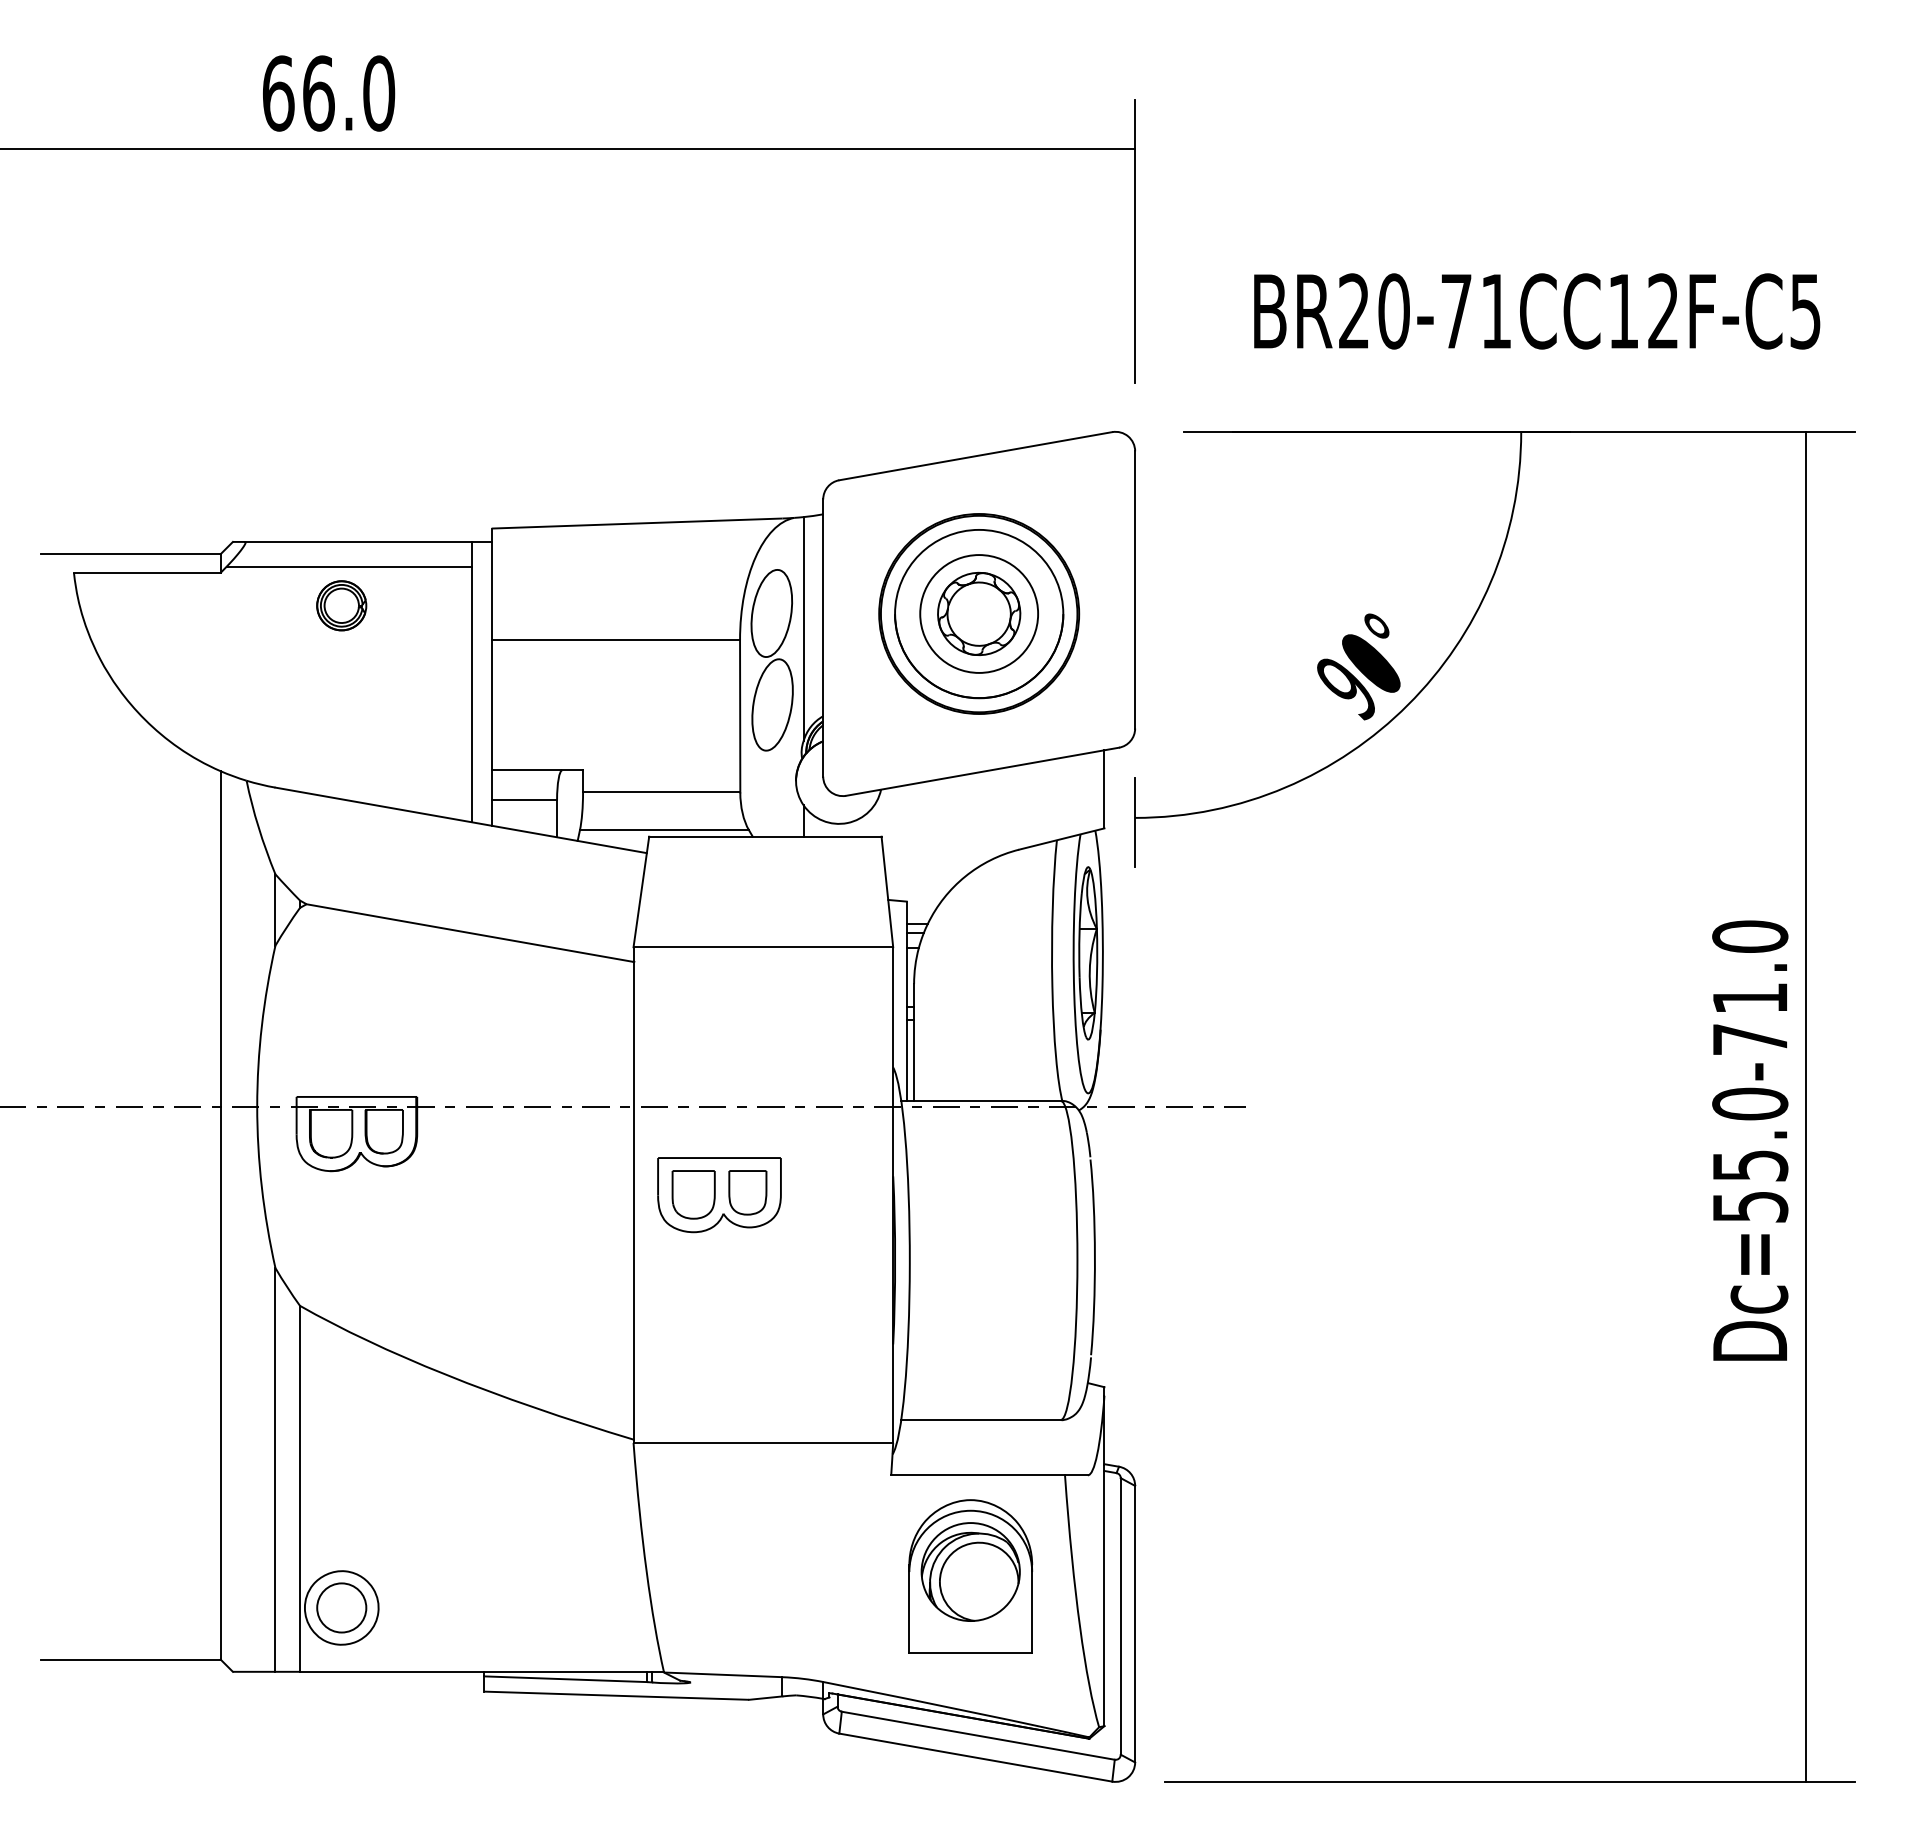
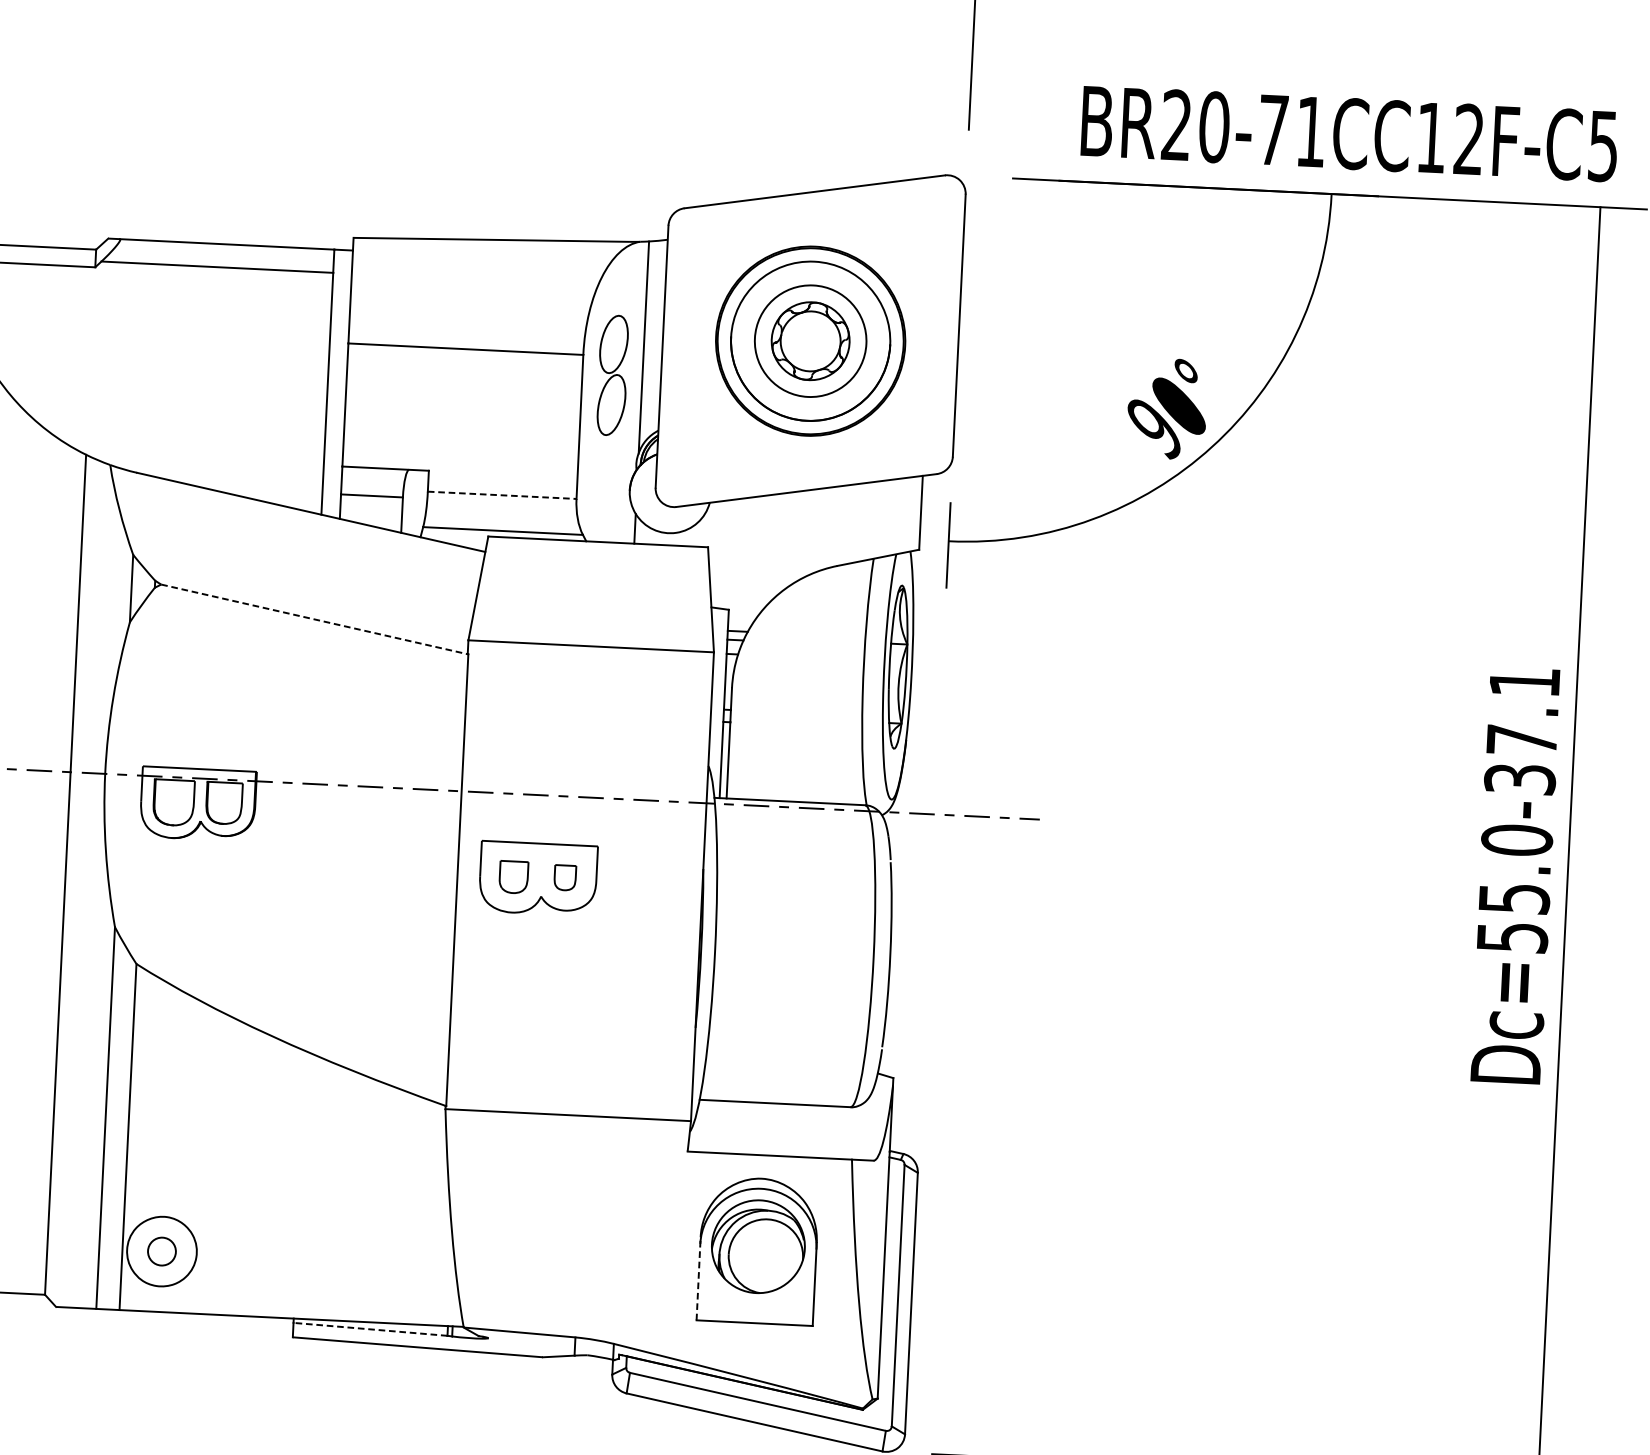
text: (1537, 311) -> (1349, 133), moved
part: (341, 605) -> (208, 303), removed
part: (771, 660) -> (612, 375), size x0.7
line: (661, 792) -> (502, 495), solid -> dashed
line: (470, 933) -> (314, 619), solid -> dashed
text: (1750, 987) -> (1522, 730), Dc=55.0-71.0 -> Dc=55.0-37.1
part: (747, 1192) -> (564, 877), size x0.6
part: (693, 1194) -> (513, 876), size x0.7
circle: (341, 1607) -> (161, 1251), size x0.6
line: (909, 1608) -> (698, 1278), solid -> dashed
line: (565, 1679) -> (370, 1329), solid -> dashed

